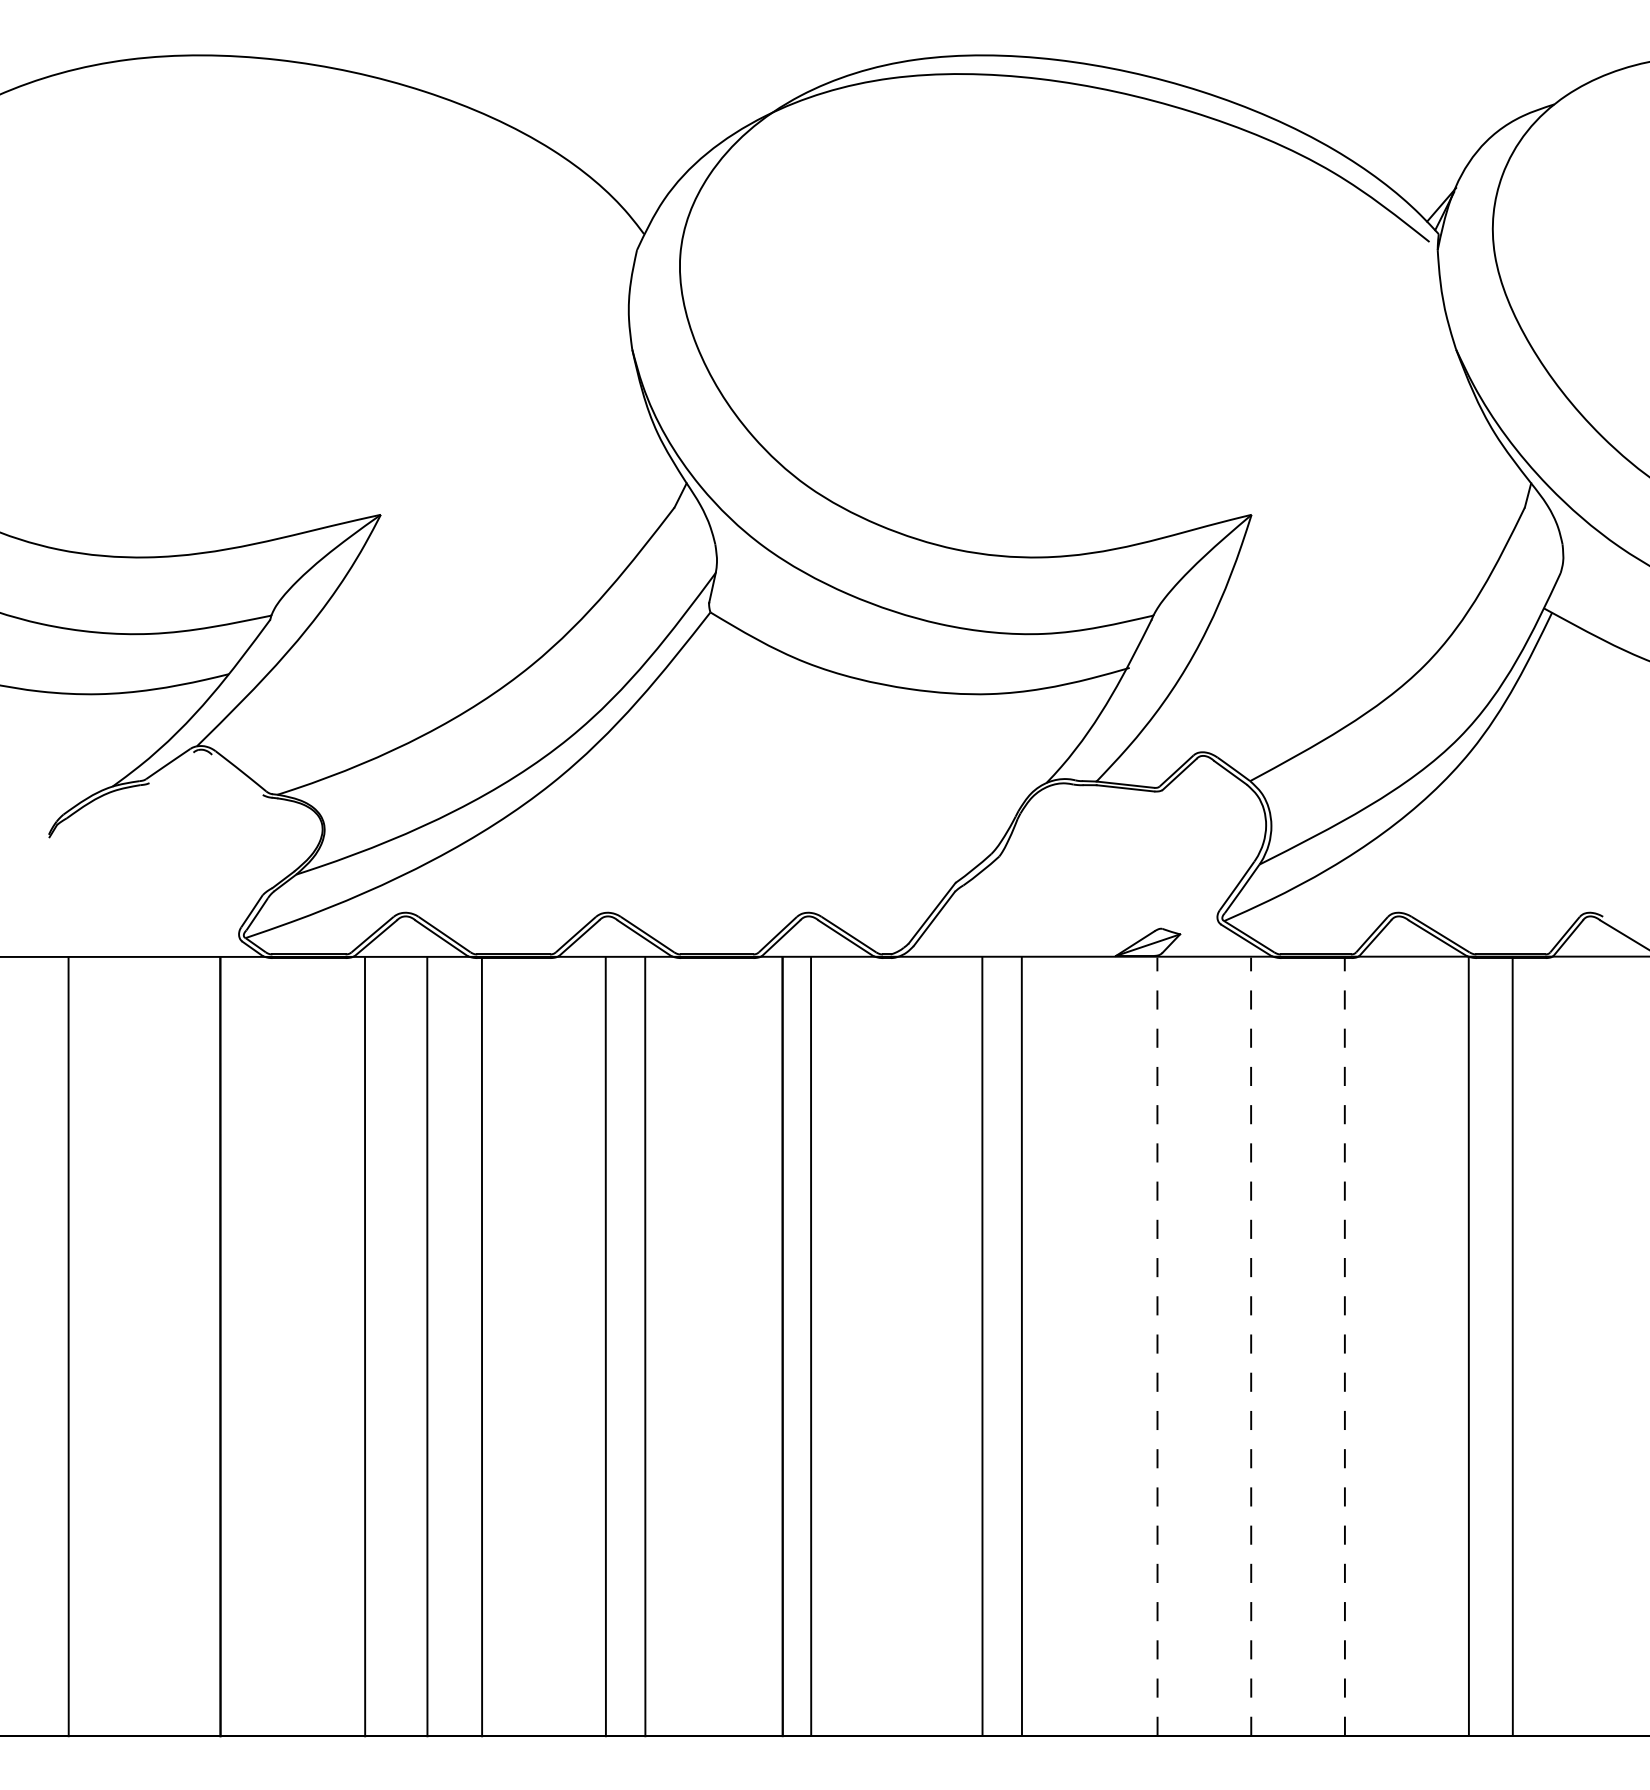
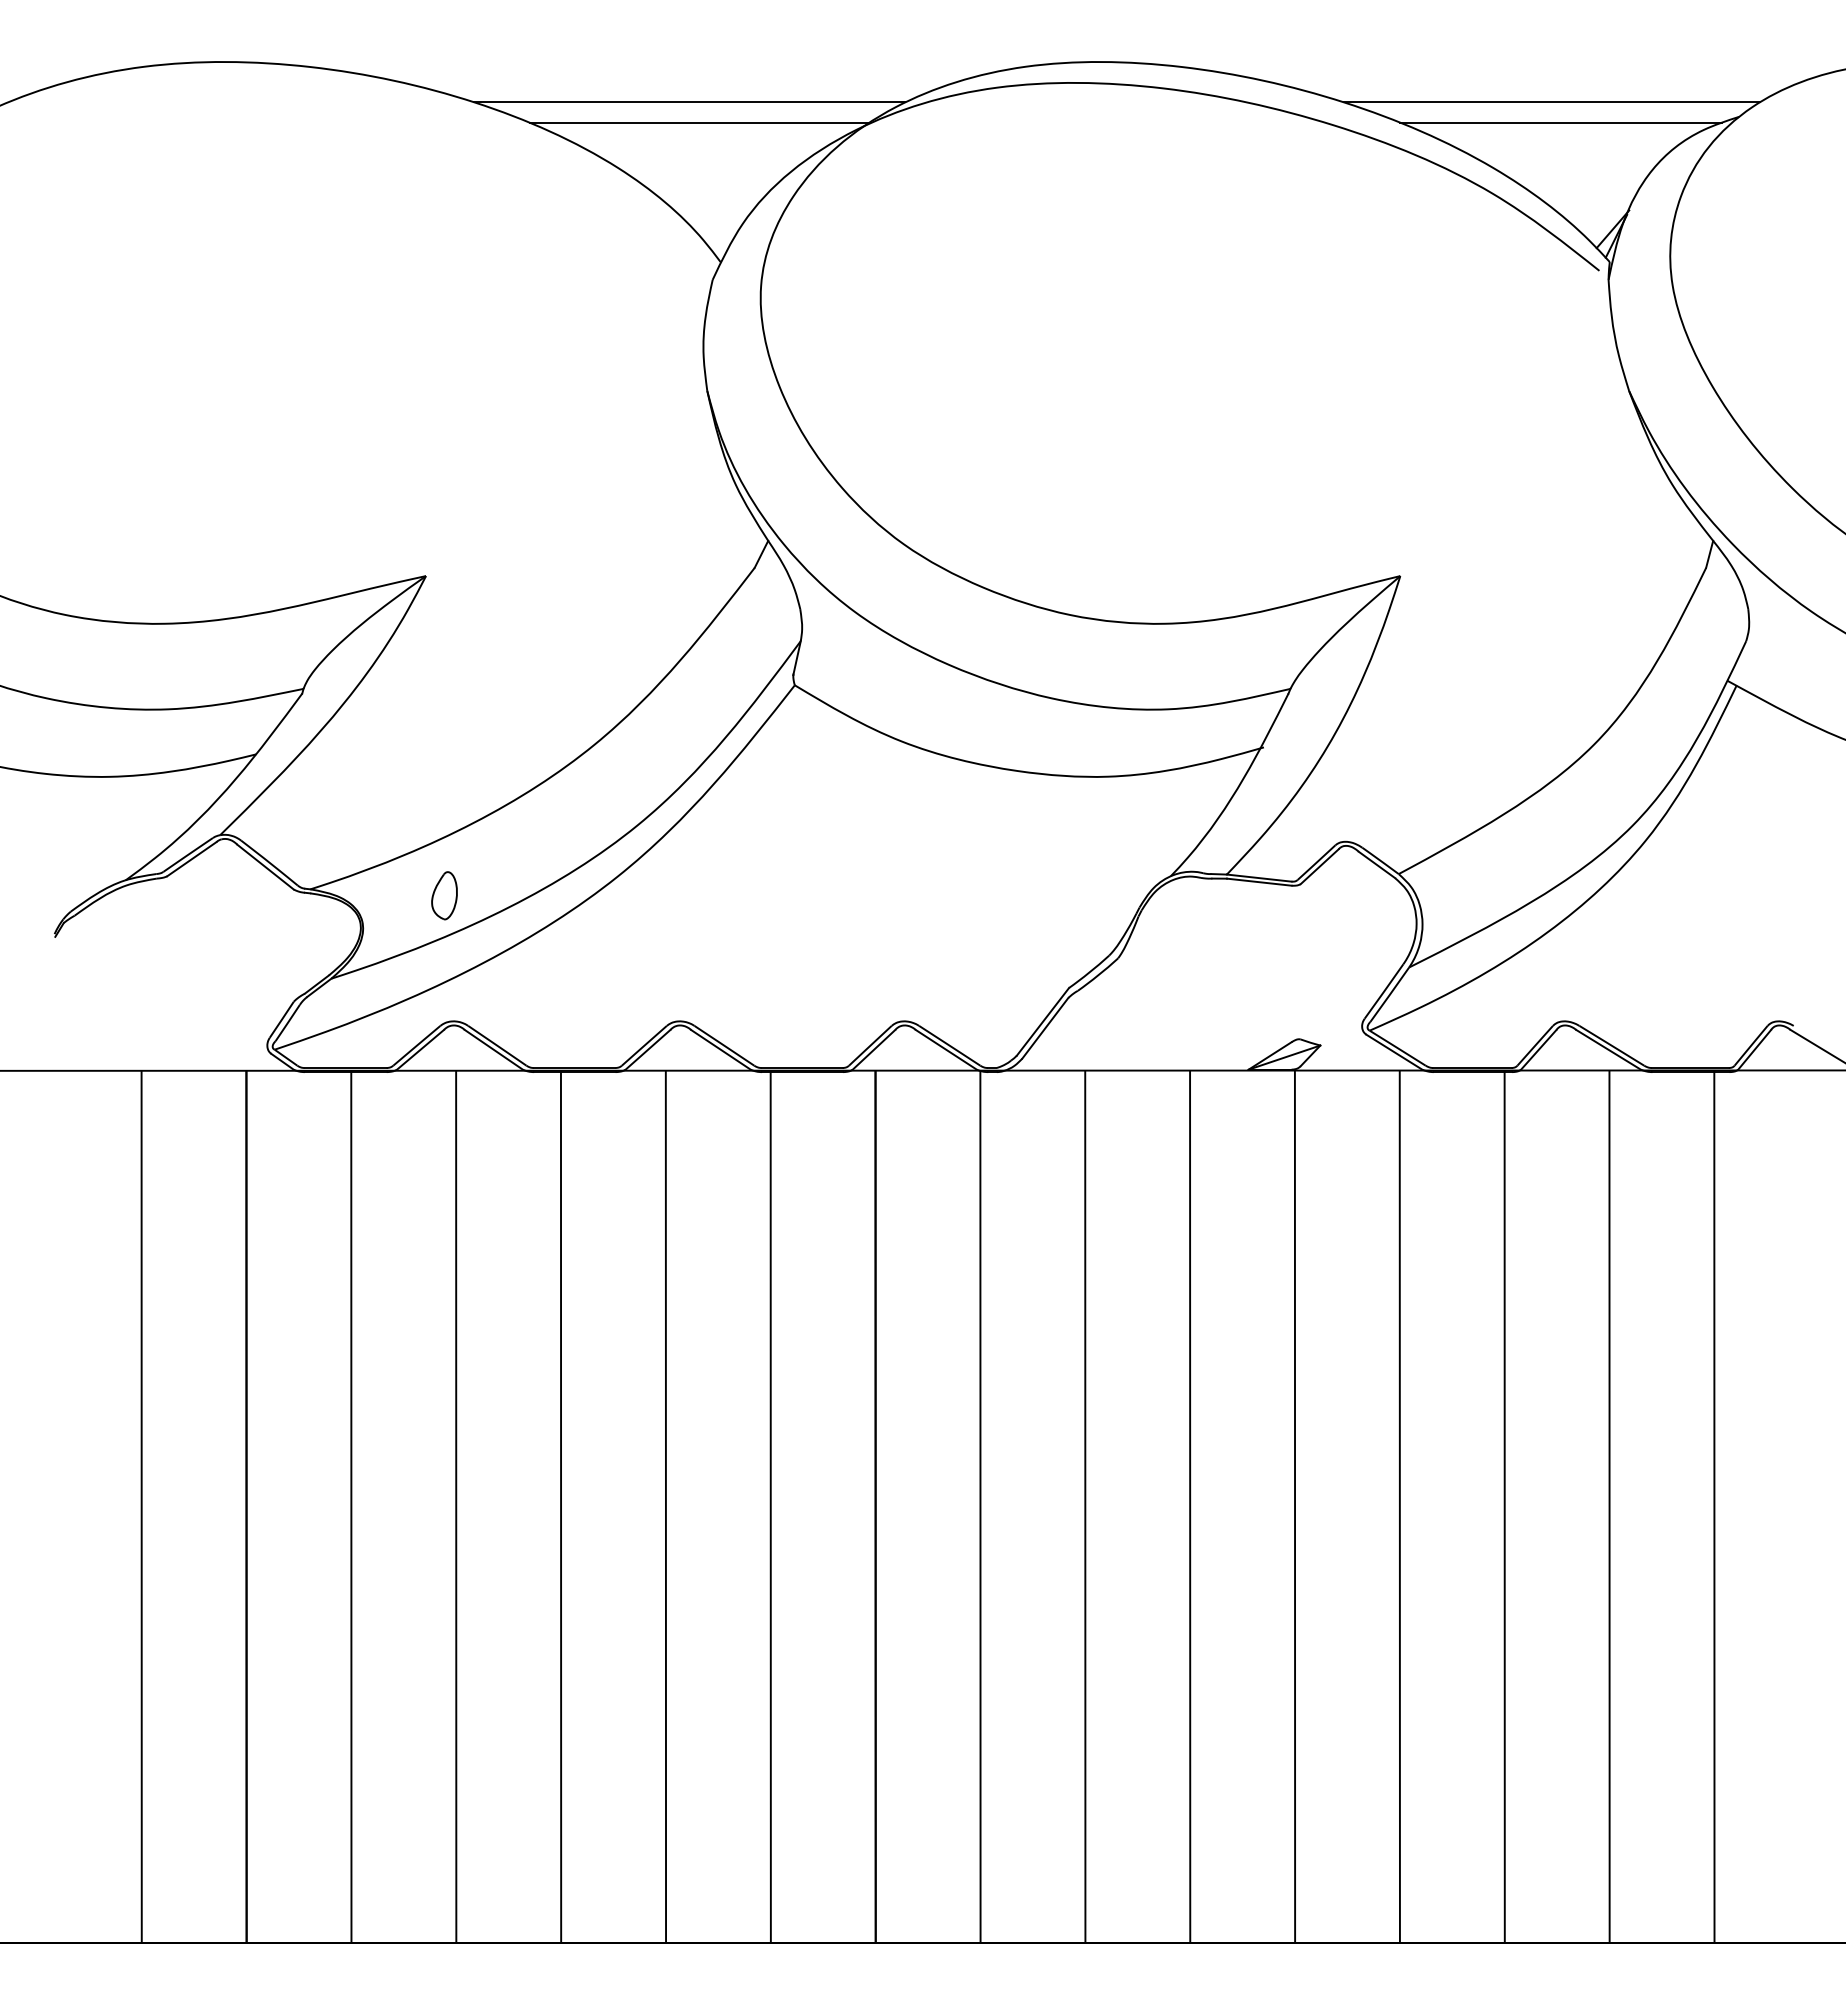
line: (616, 91) -> (689, 102), added
line: (1386, 91) -> (1551, 102), added
line: (625, 109) -> (699, 122), added
line: (1394, 109) -> (1560, 122), added
line: (171, 768) -> (191, 859), added
line: (237, 774) -> (265, 866), added
part: (397, 800) -> (444, 895), added
line: (68, 1346) -> (141, 1506), moved
line: (426, 1346) -> (560, 1506), moved
line: (605, 1346) -> (770, 1506), moved
line: (644, 1346) -> (665, 1506), moved
line: (811, 1346) -> (980, 1506), moved
line: (982, 1346) -> (1190, 1506), moved
line: (1022, 1346) -> (1085, 1506), moved
line: (1157, 1346) -> (1295, 1506), dashed -> solid
line: (1250, 1346) -> (1399, 1506), dashed -> solid
line: (1344, 1346) -> (1504, 1506), dashed -> solid
line: (1468, 1346) -> (1714, 1506), moved
line: (1512, 1346) -> (1609, 1506), moved
line: (365, 1347) -> (351, 1507), moved
line: (482, 1347) -> (456, 1507), moved

